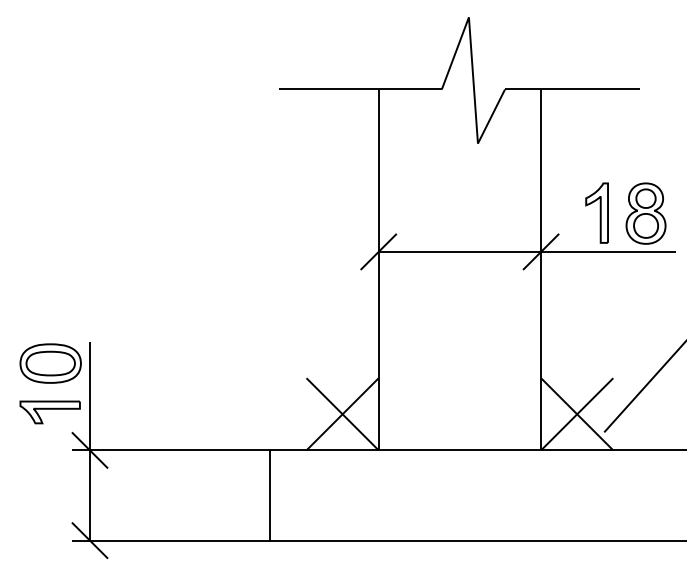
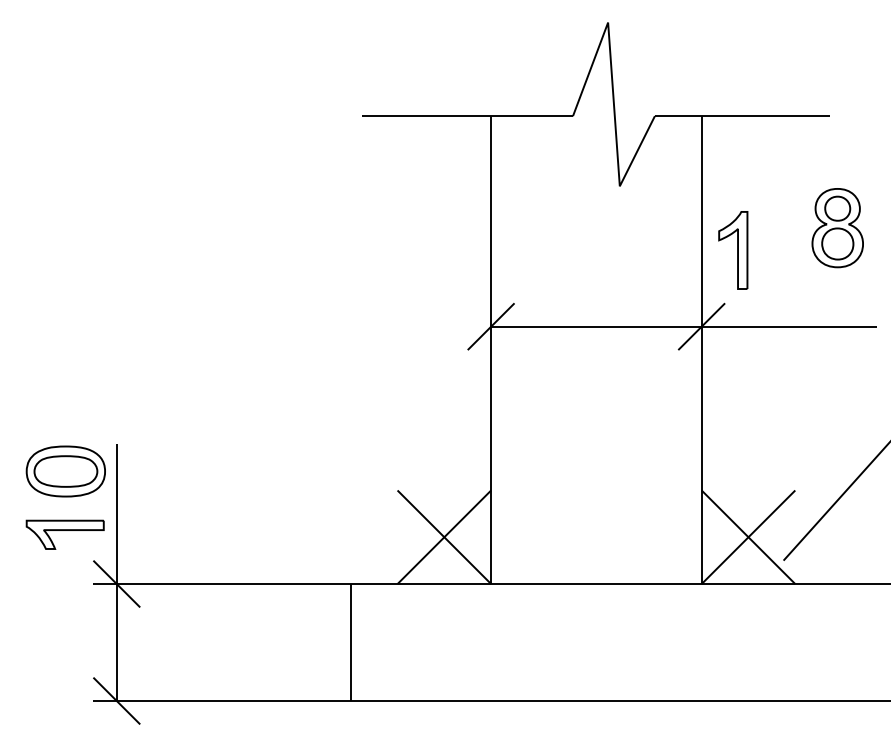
part: (597, 213) -> (733, 250), moved
part: (645, 213) -> (837, 228), moved

